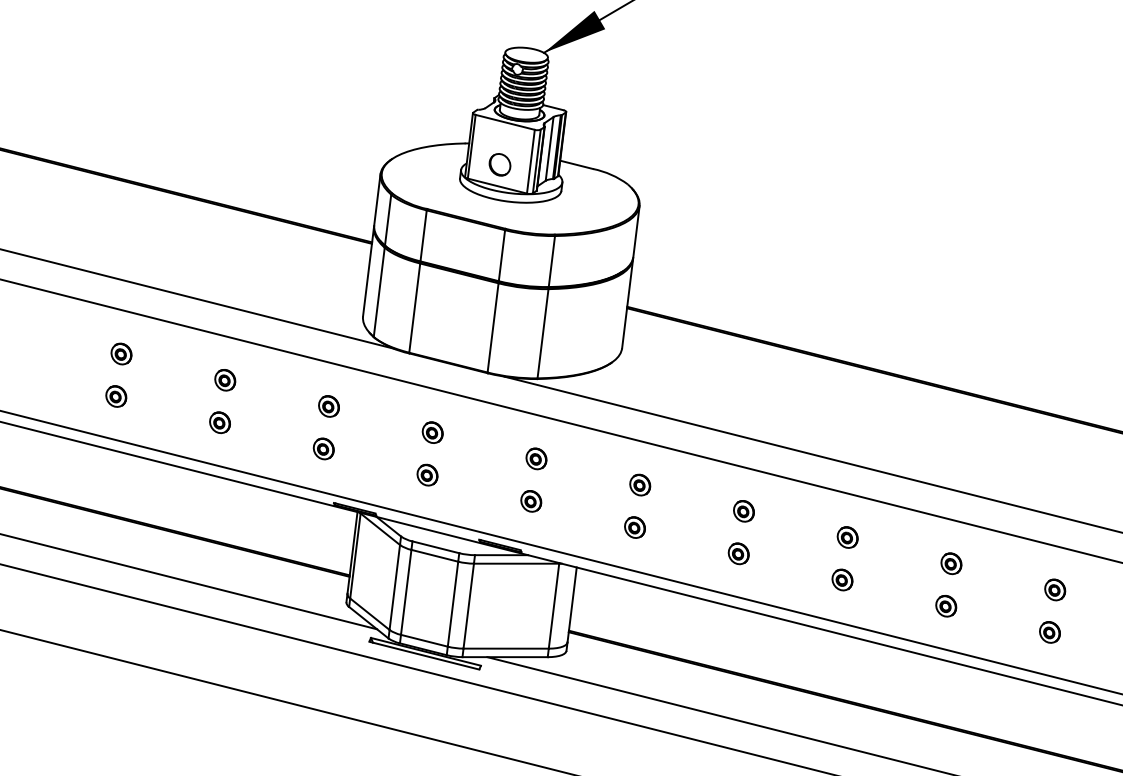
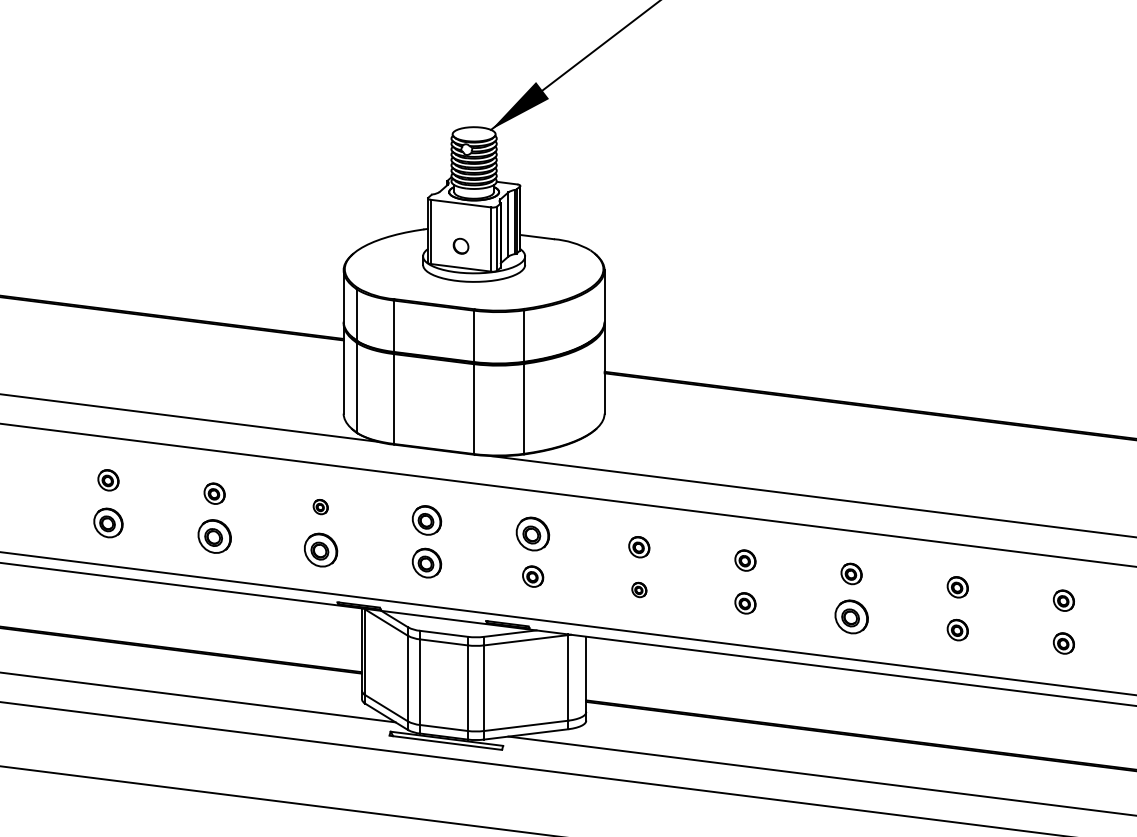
part: (499, 163) -> (460, 245), size x0.7
part: (116, 396) -> (108, 523), size x1.4
part: (328, 405) -> (320, 506), size x0.7
part: (219, 422) -> (214, 536), size x1.6
part: (432, 432) -> (426, 520), size x1.4
part: (323, 448) -> (320, 549), size x1.6
part: (536, 458) -> (533, 533), size x1.6
part: (427, 475) -> (426, 563), size x1.4
part: (635, 527) -> (639, 589), size x0.7
part: (842, 579) -> (851, 616), size x1.6

